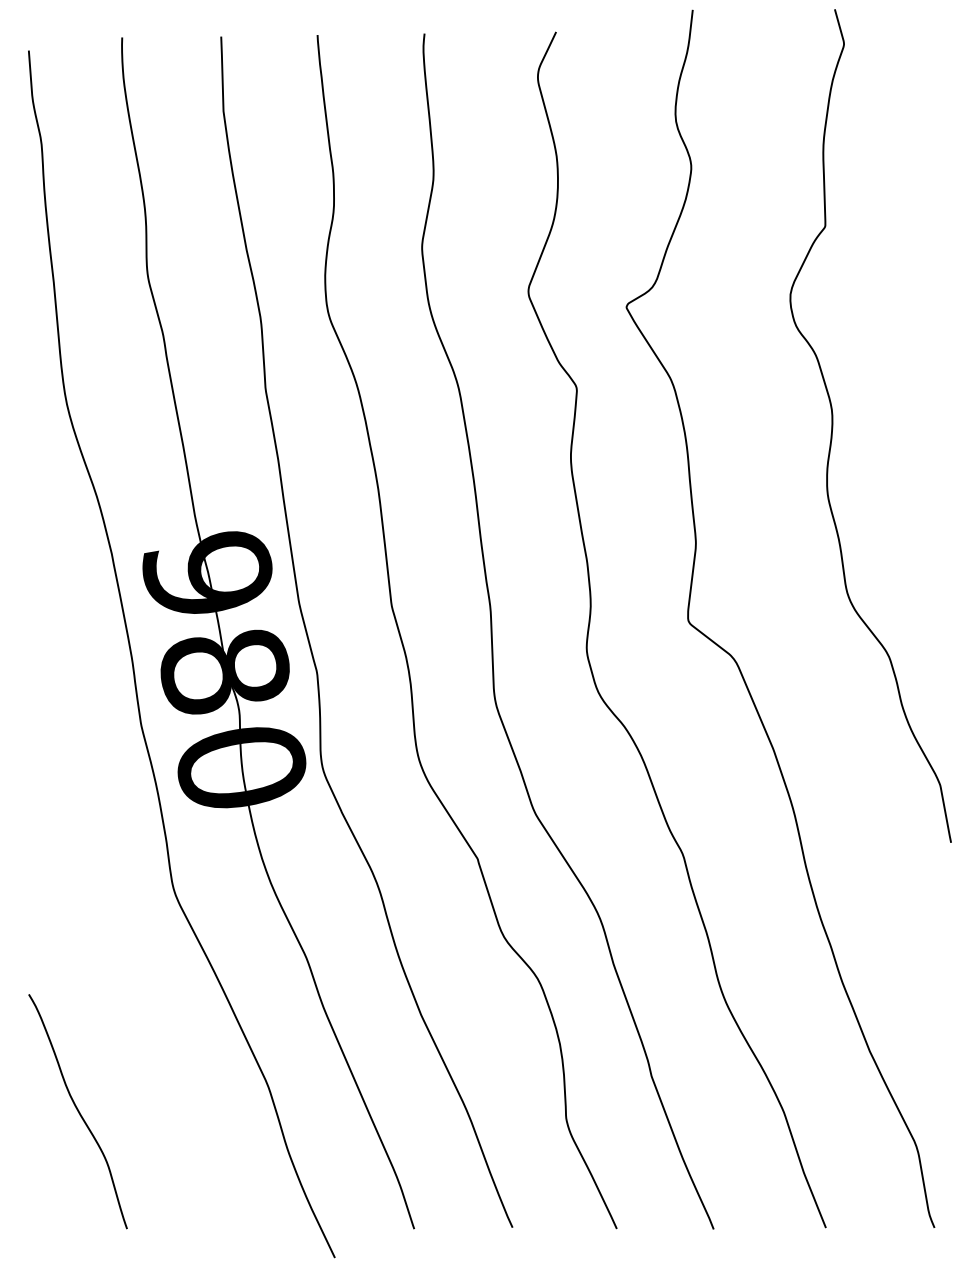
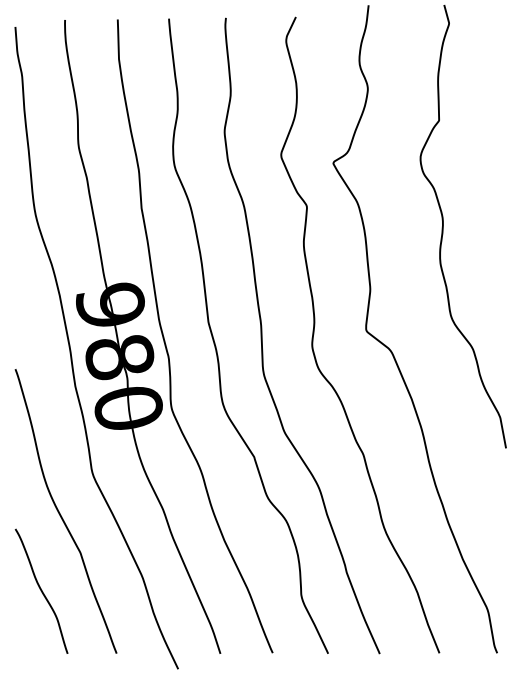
curve: (113, 965) -> (60, 513), added

